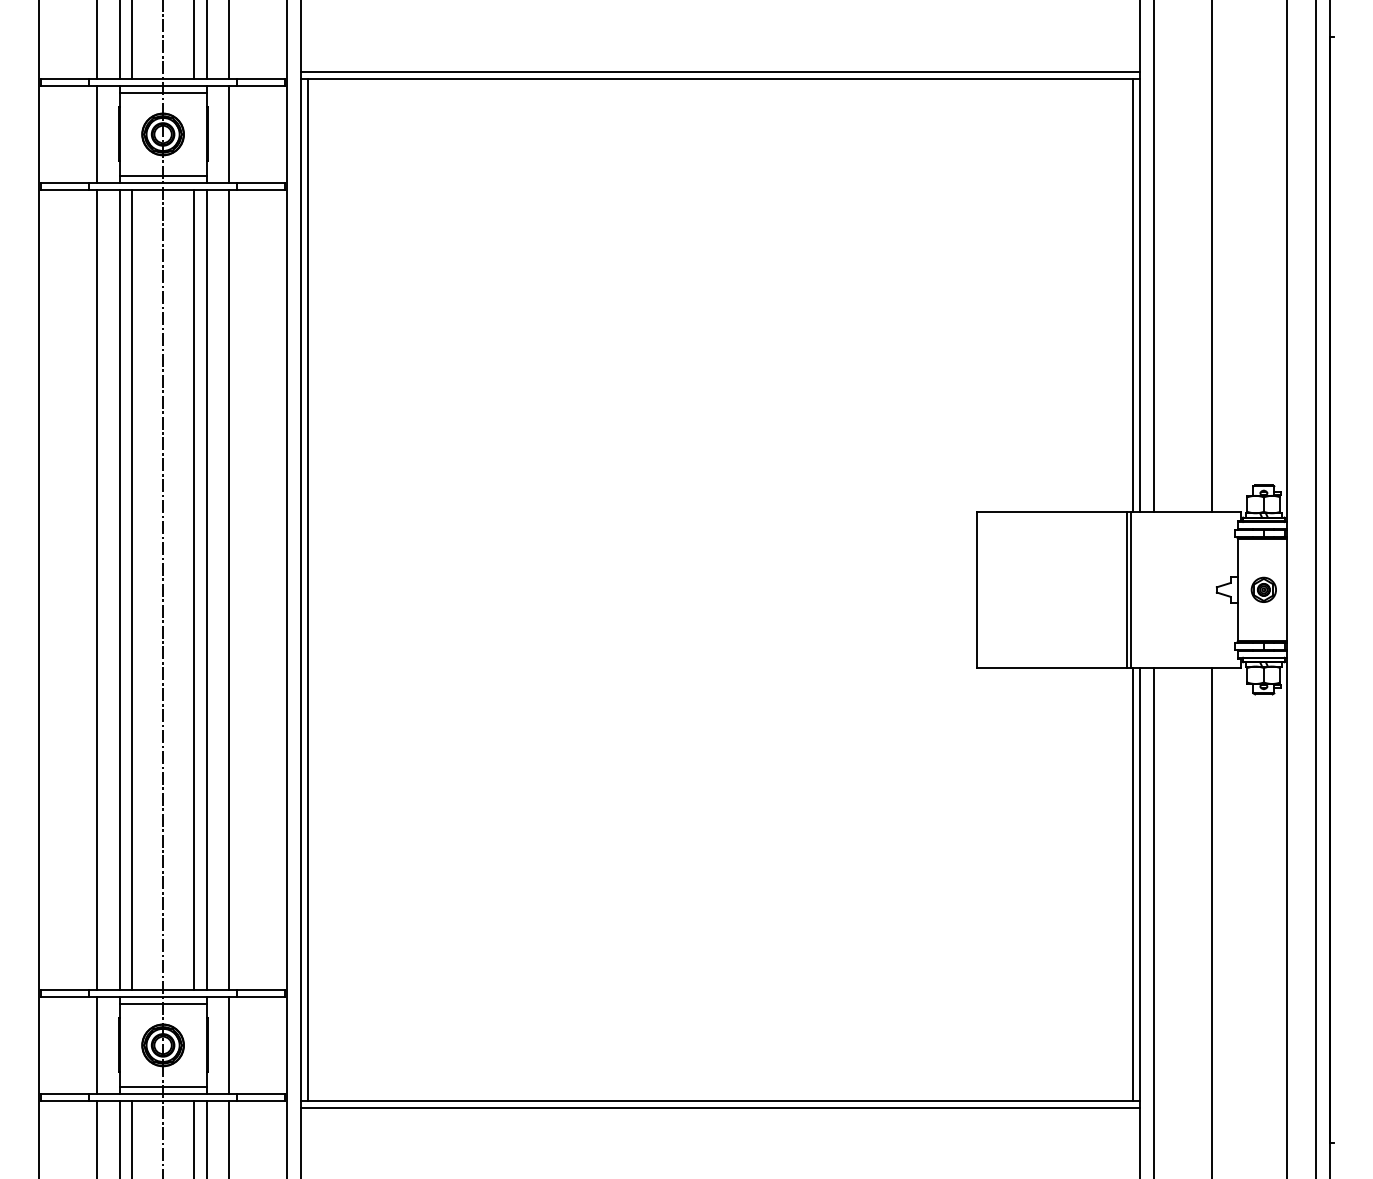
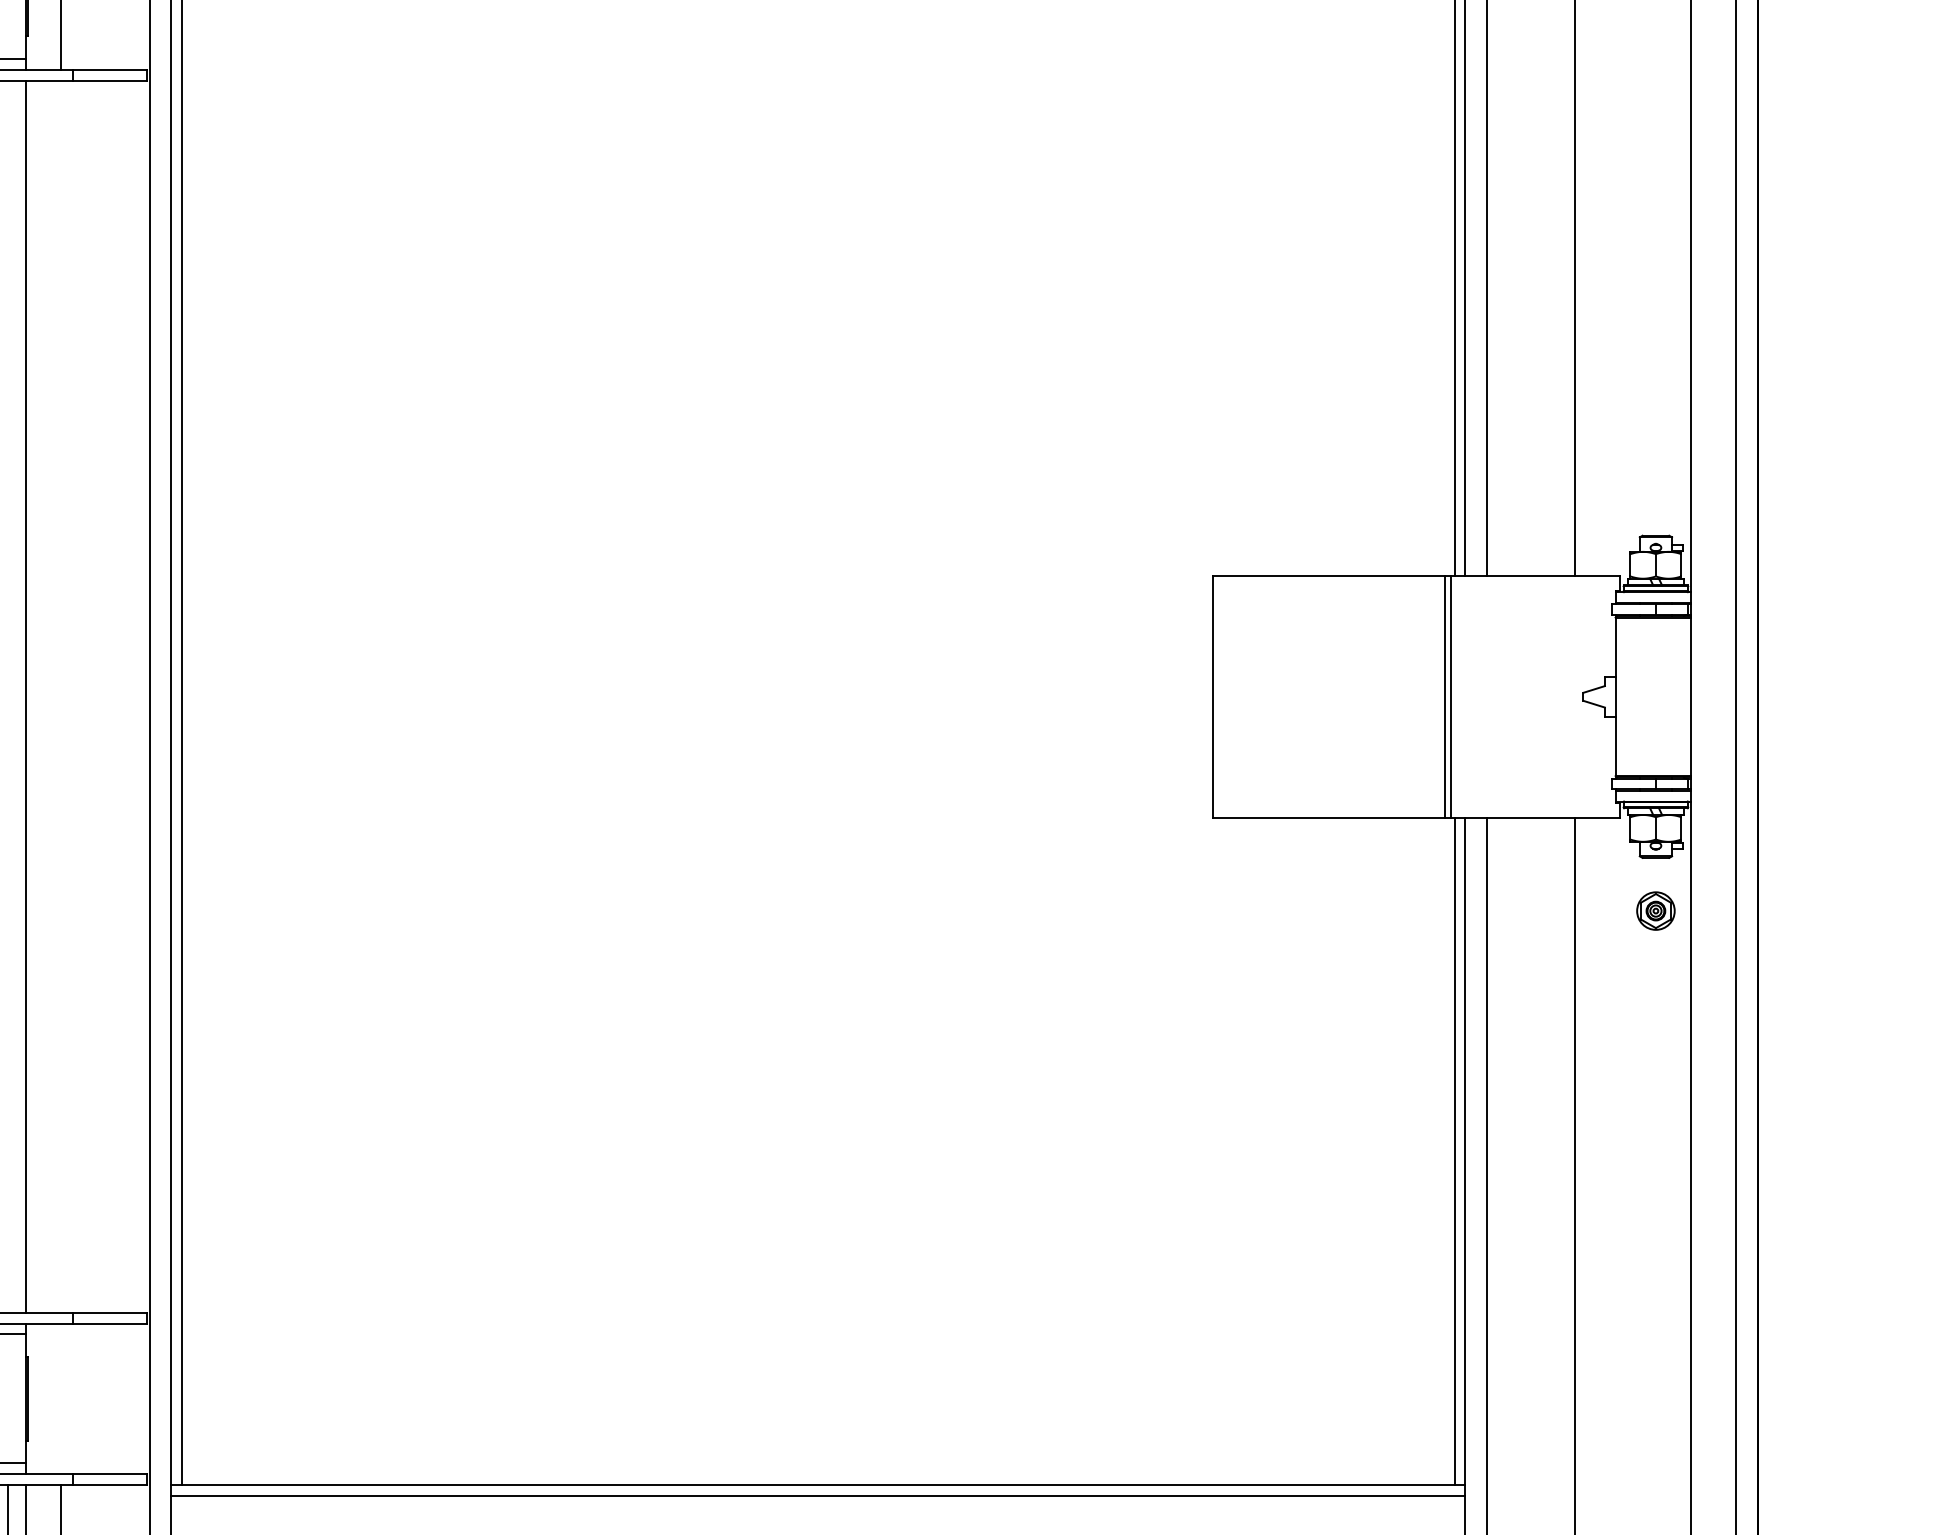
line: (194, 589) -> (7, 696), removed
line: (229, 589) -> (61, 696), removed
part: (1263, 589) -> (1655, 910), moved
line: (229, 1045) -> (61, 1399), removed

